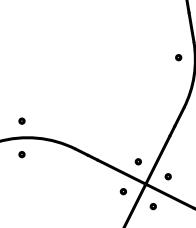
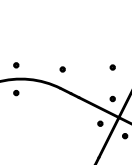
part: (137, 123) -> (112, 67), added
part: (77, 125) -> (62, 68), added

